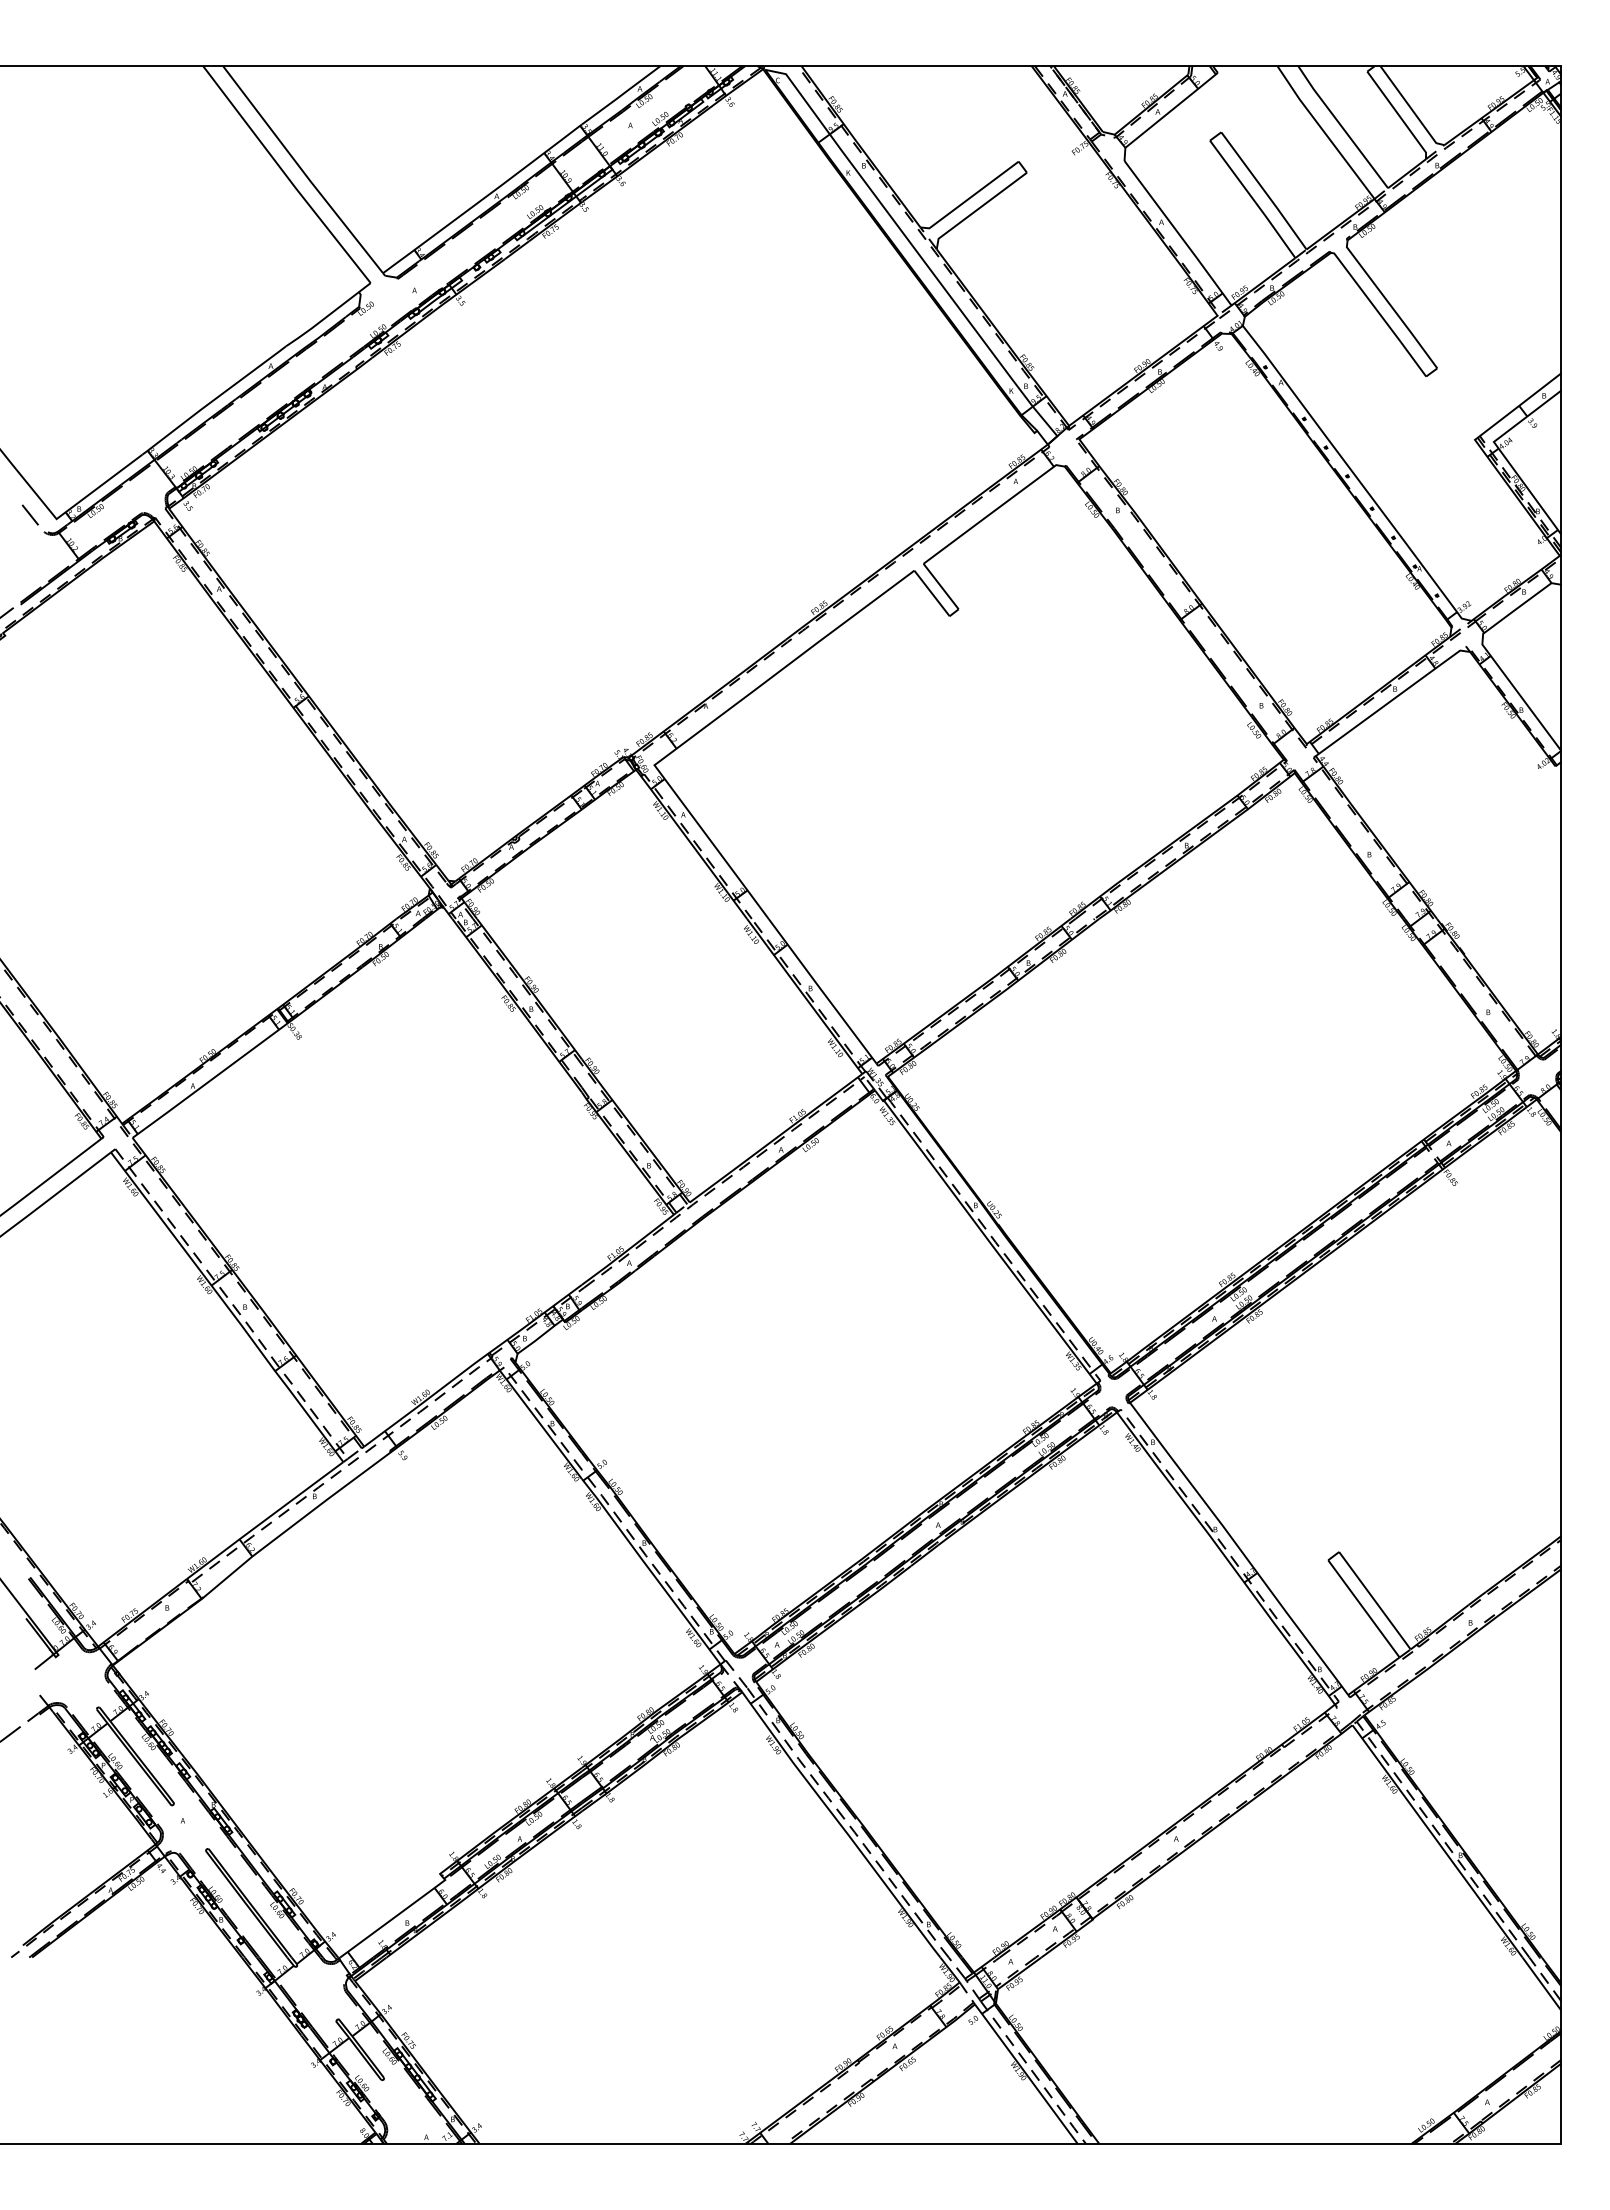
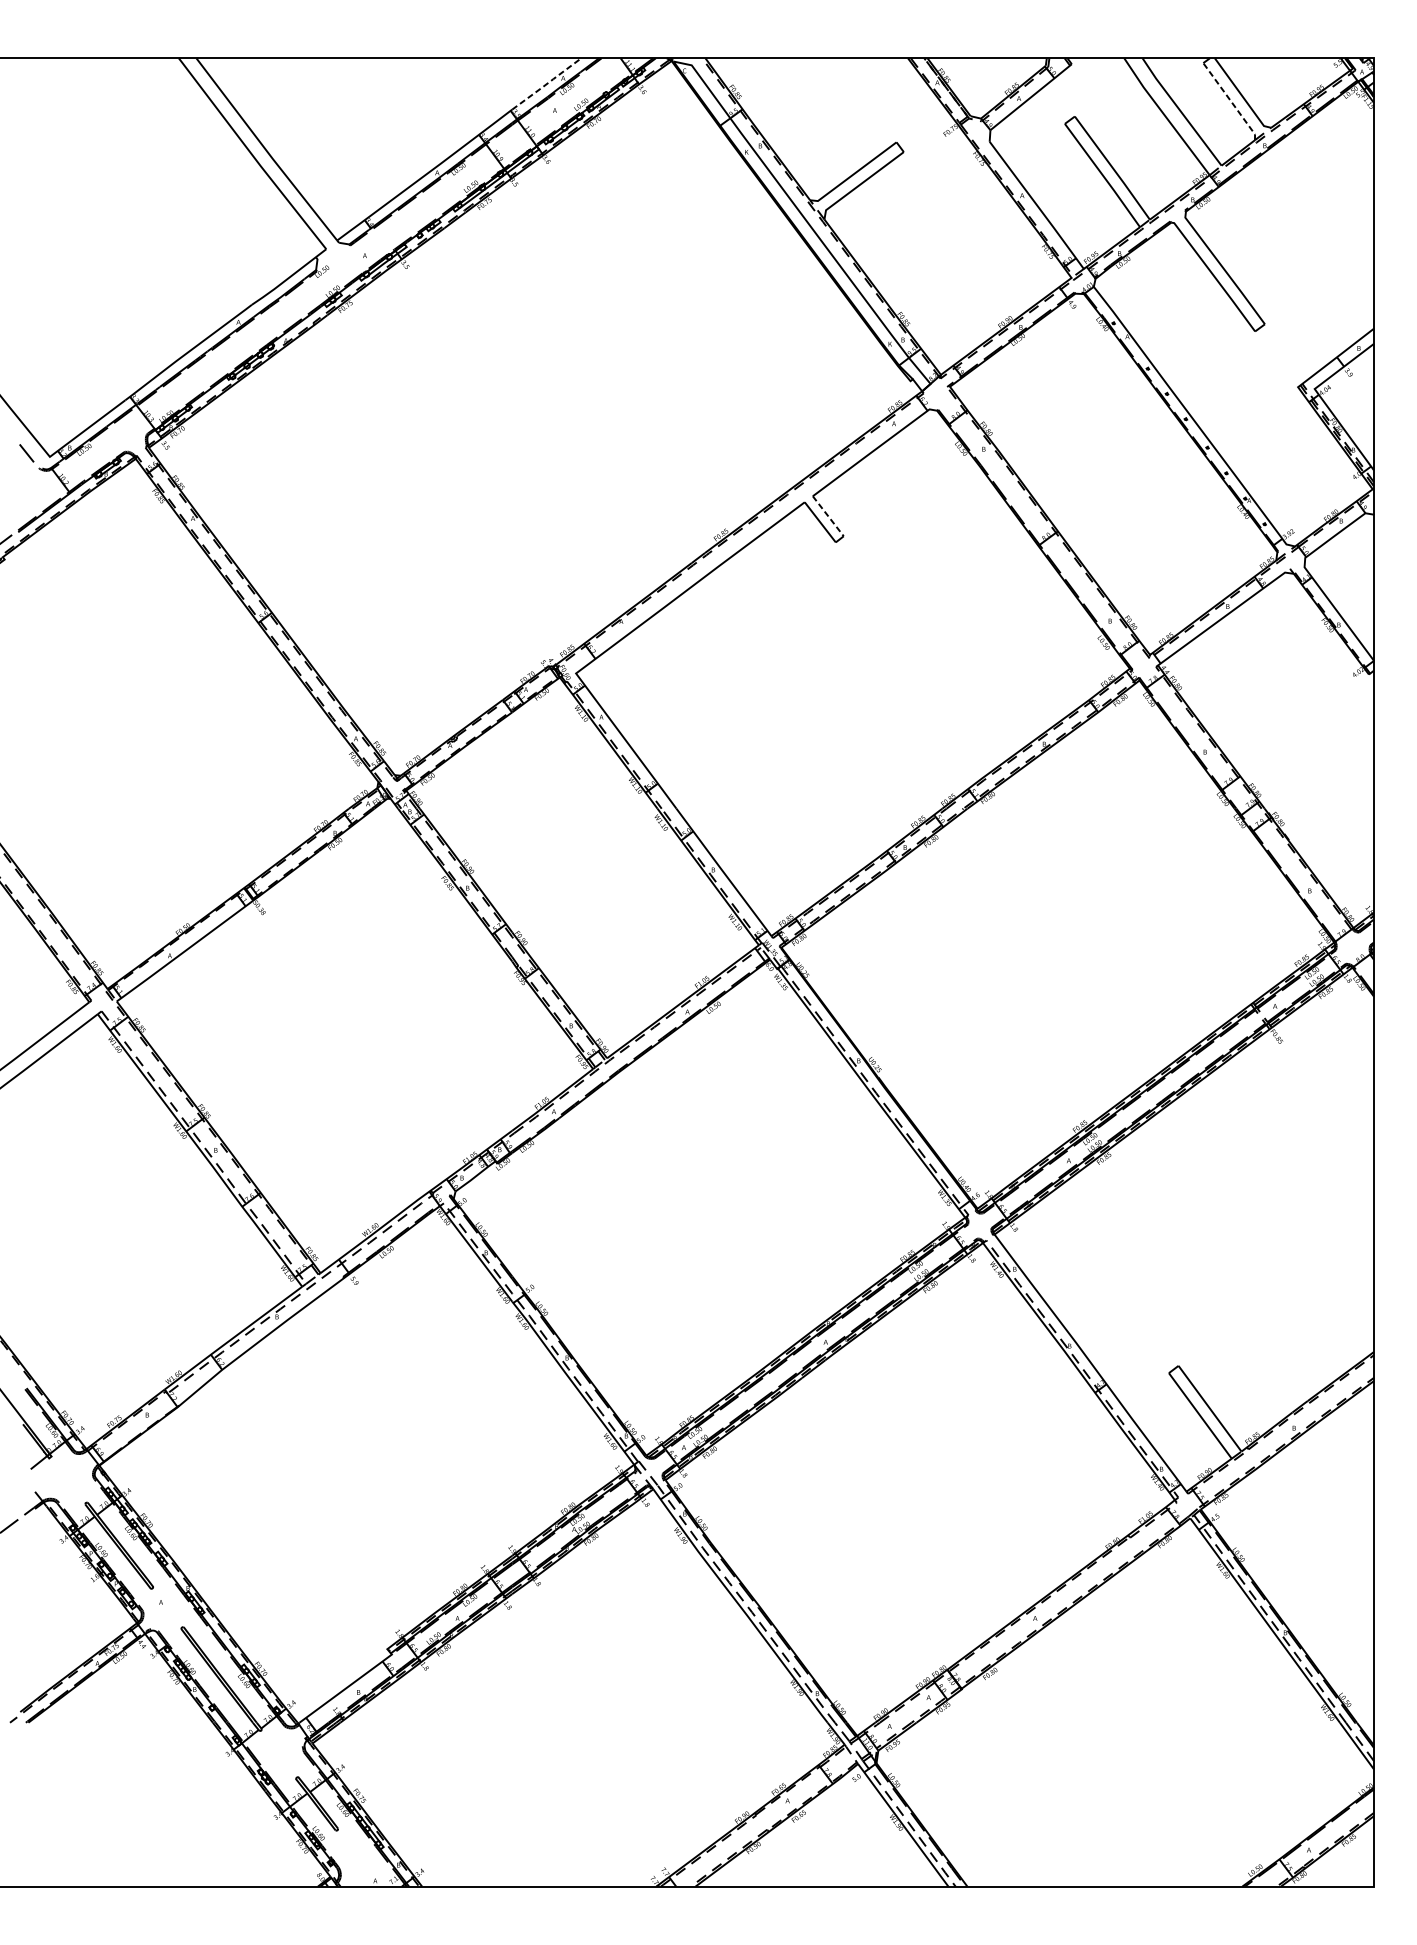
line: (621, 95) -> (547, 84), solid -> dashed
line: (1398, 114) -> (1230, 100), solid -> dashed
line: (941, 586) -> (828, 516), solid -> dashed

